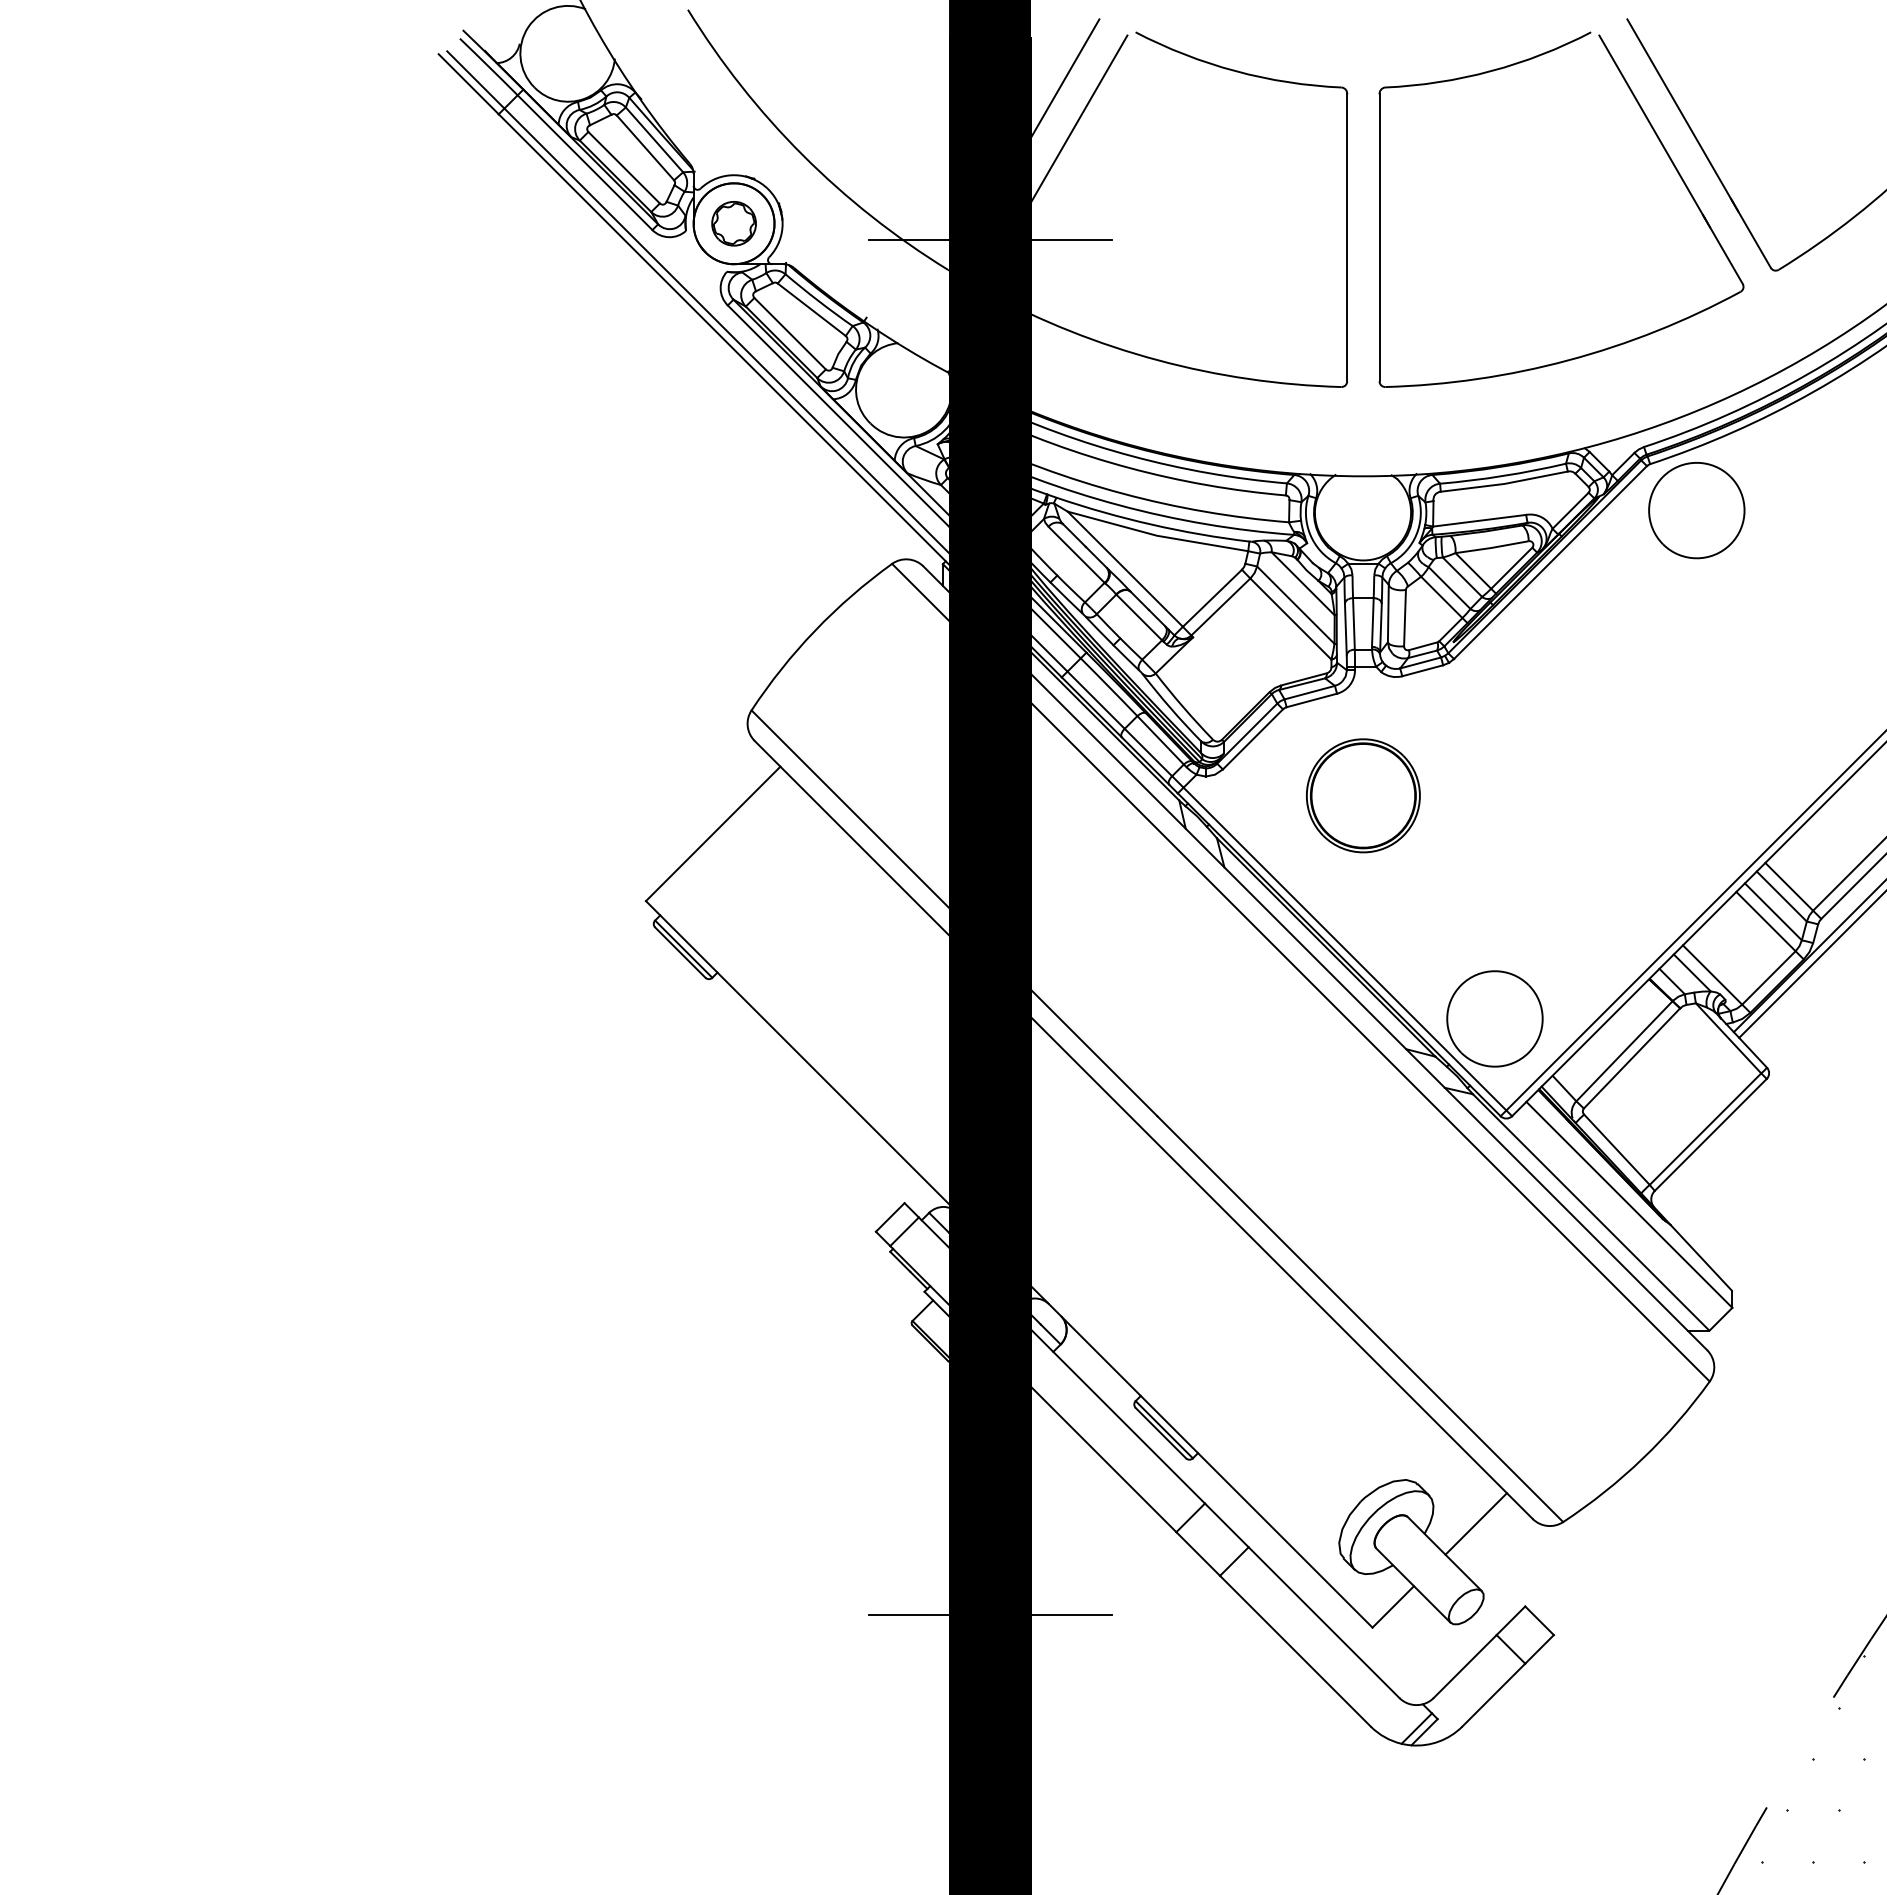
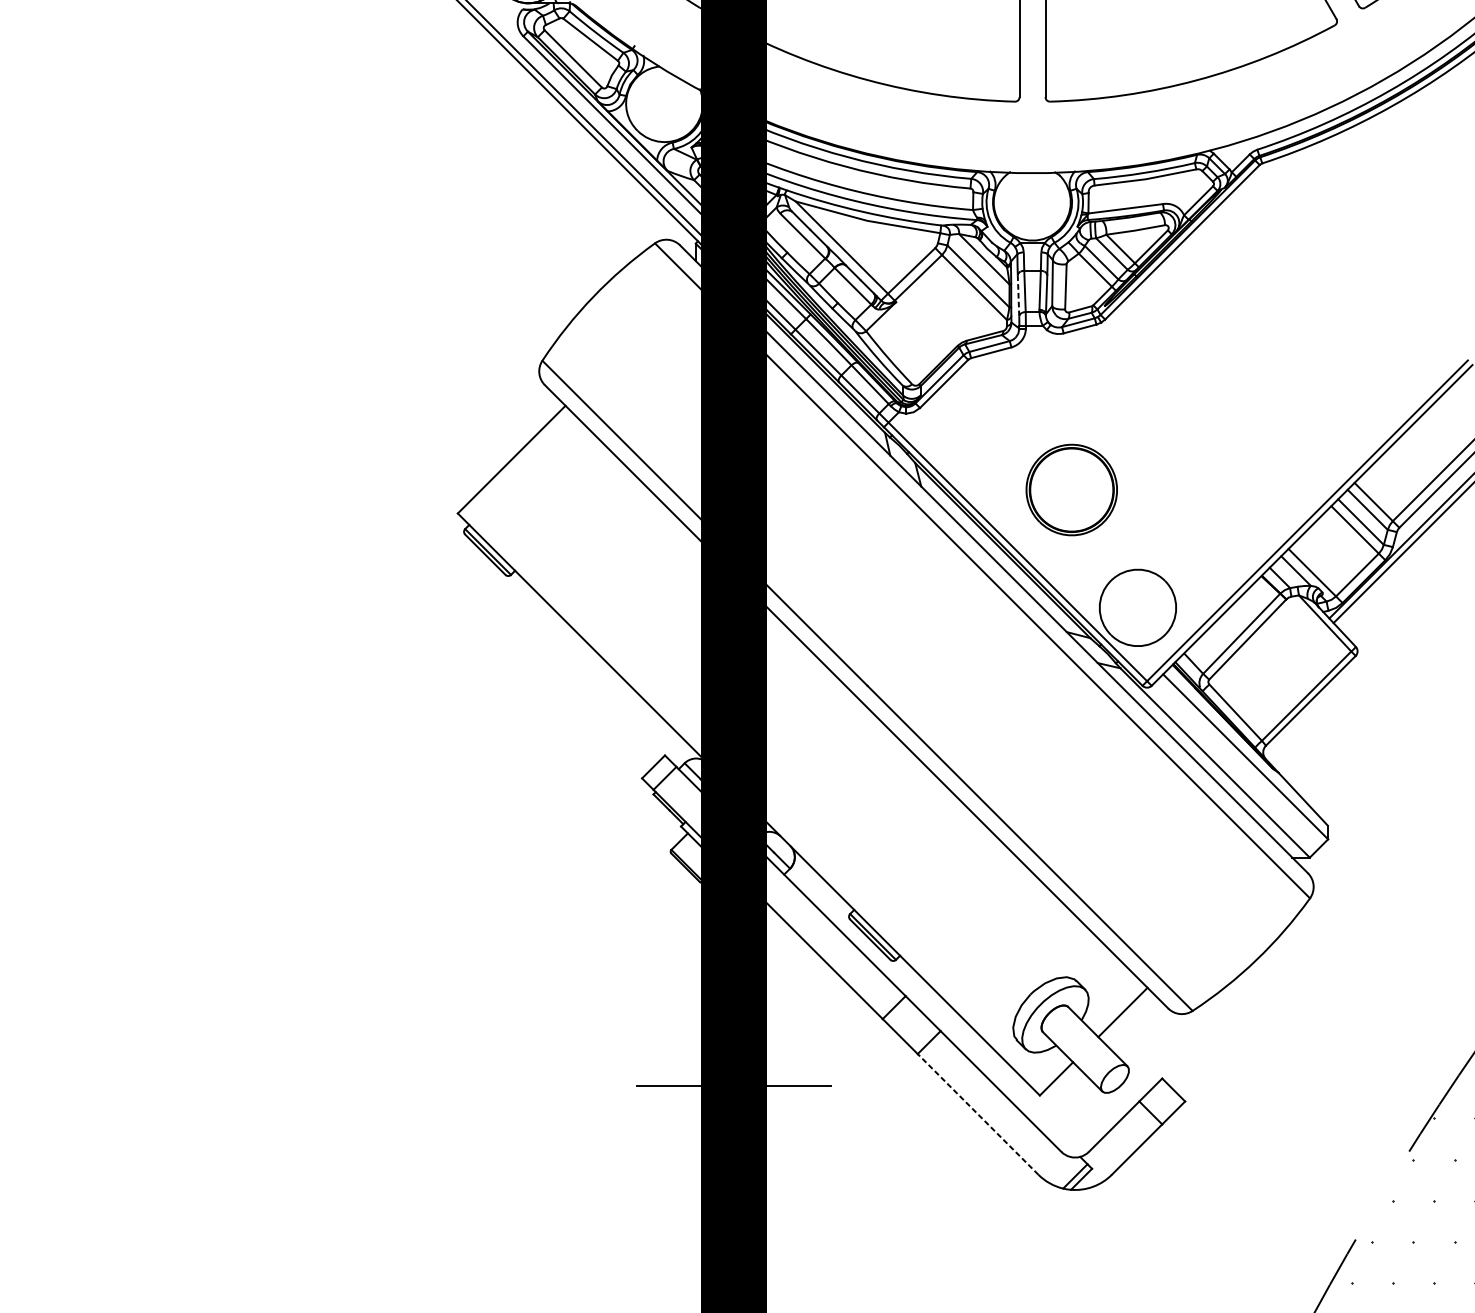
part: (1696, 510) -> (1299, 200), removed
line: (1345, 629) -> (1018, 295), solid -> dashed
part: (1363, 795) -> (1071, 489), moved
line: (1295, 1651) -> (978, 1114), solid -> dashed

